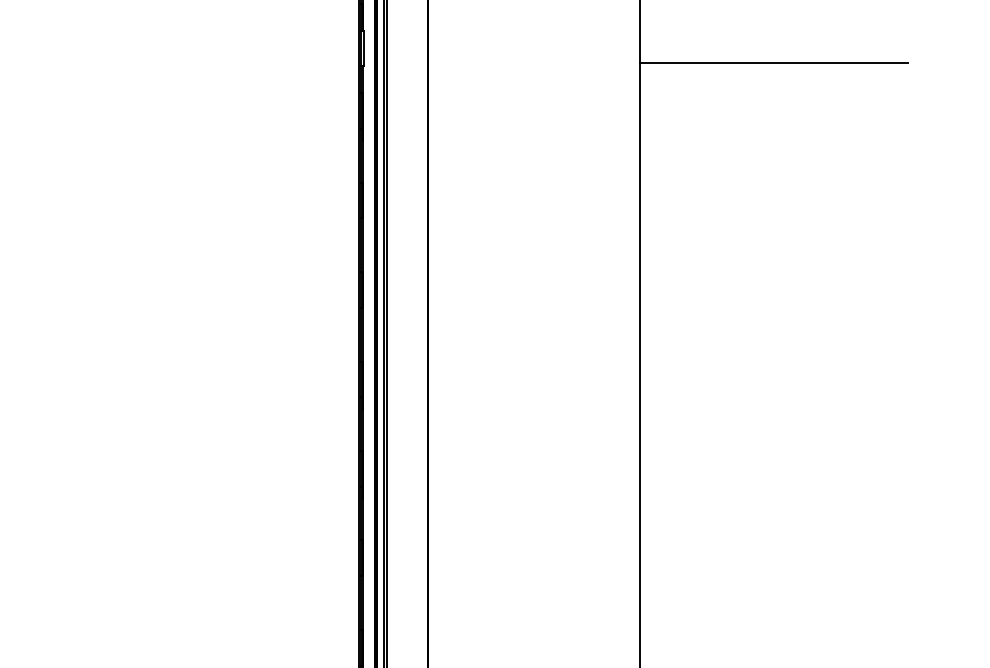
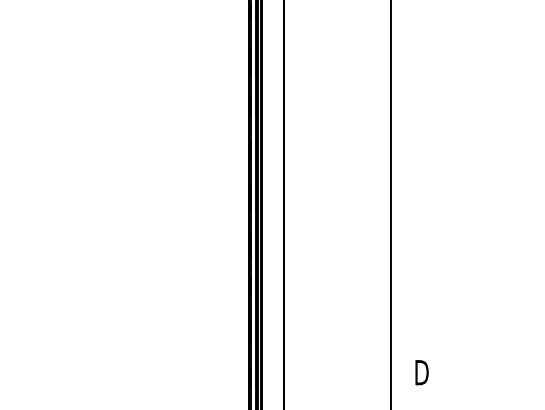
line: (773, 63) -> (458, 36), removed

